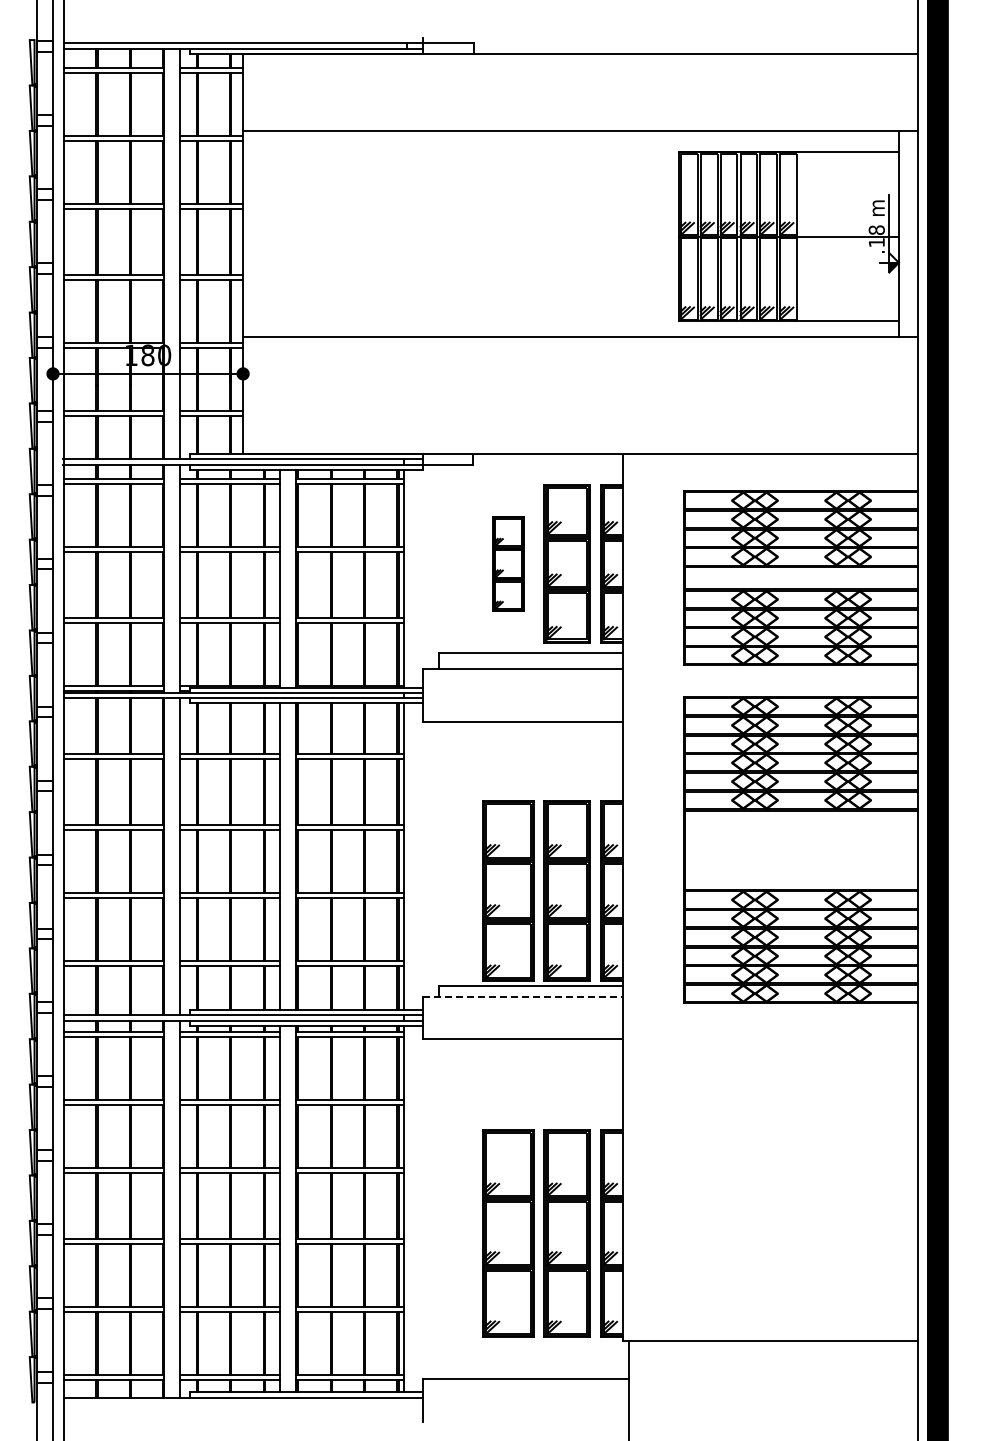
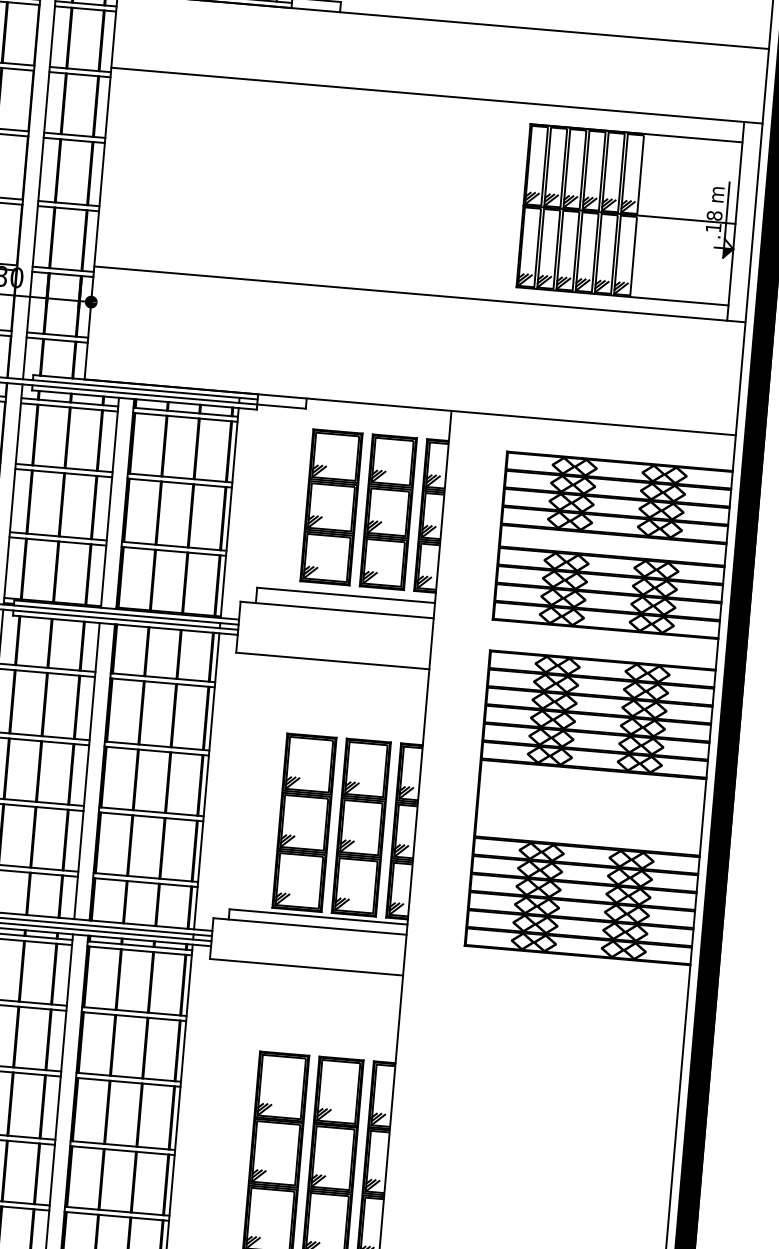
part: (508, 563) -> (331, 506), size x1.67
line: (523, 996) -> (310, 926), dashed -> solid

